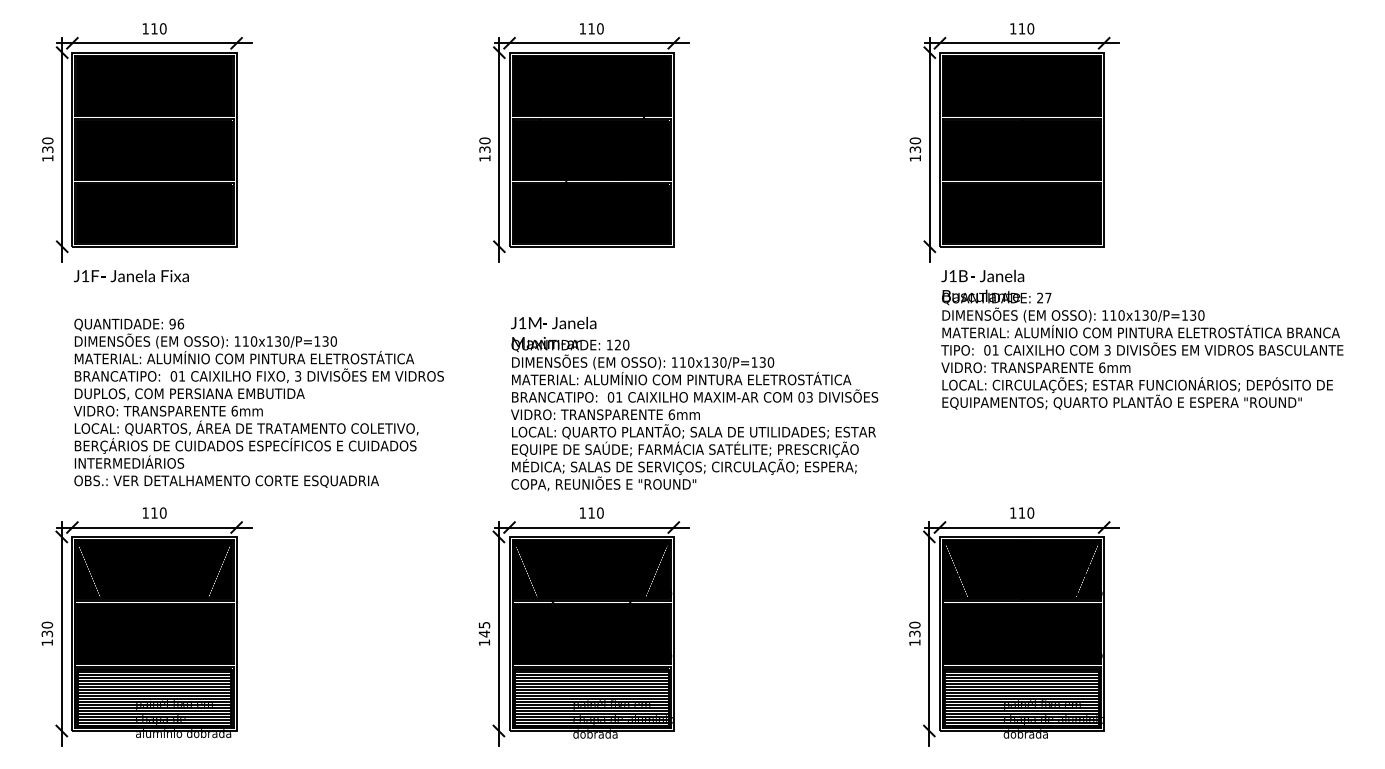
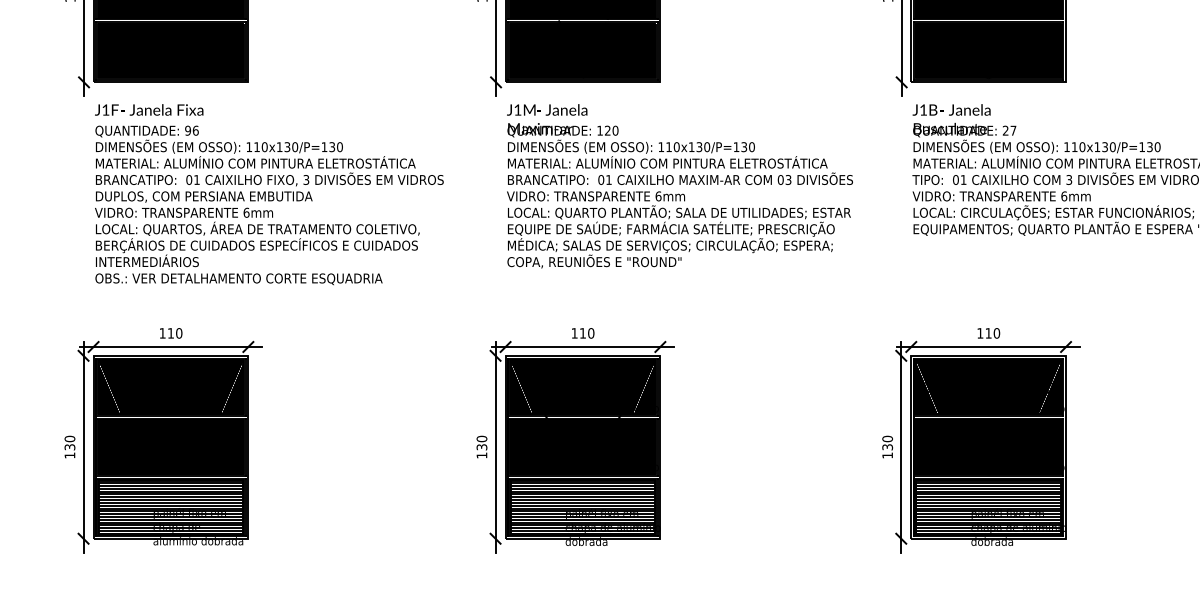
text: (258, 402) -> (268, 204), moved
text: (694, 403) -> (679, 185), moved
text: (484, 629) -> (481, 443), 145 -> 130

